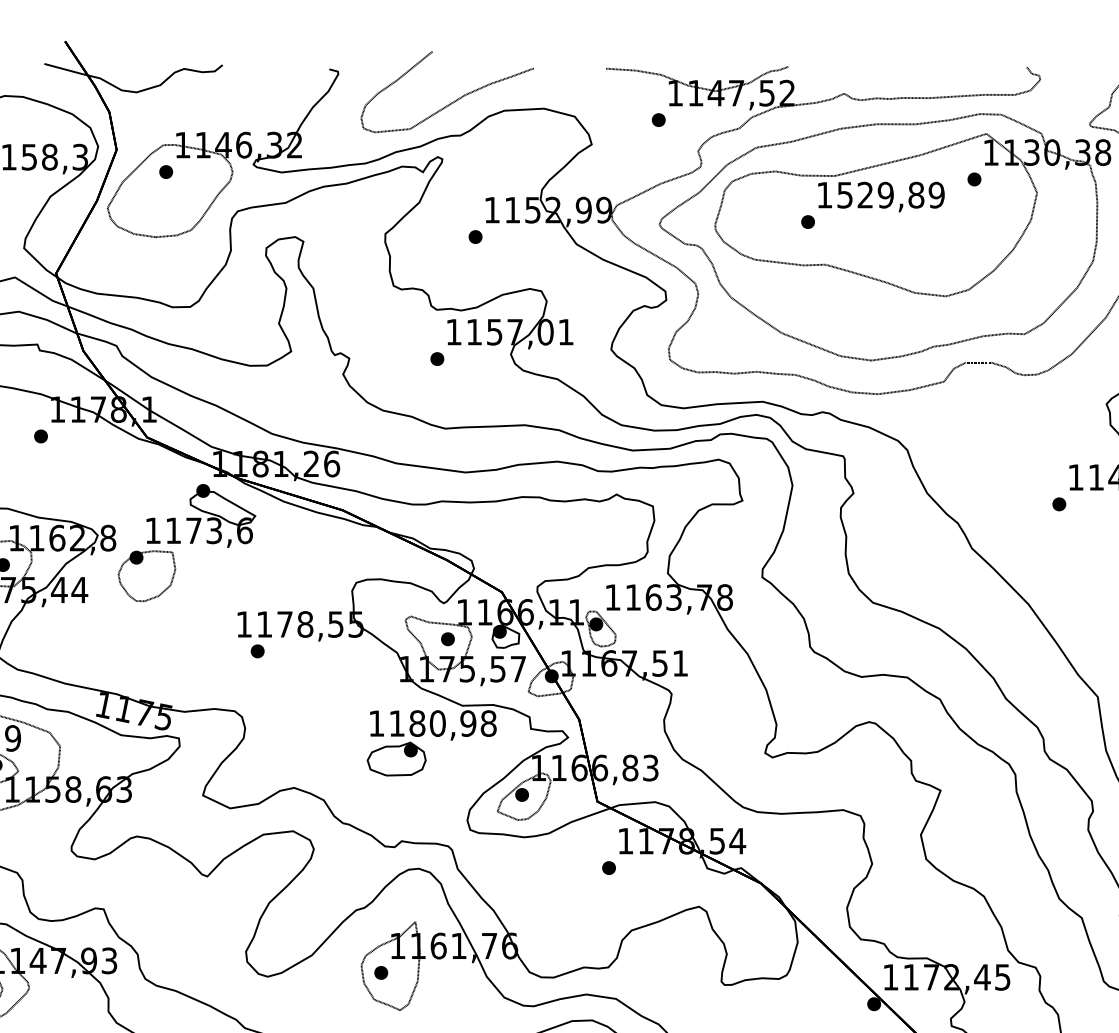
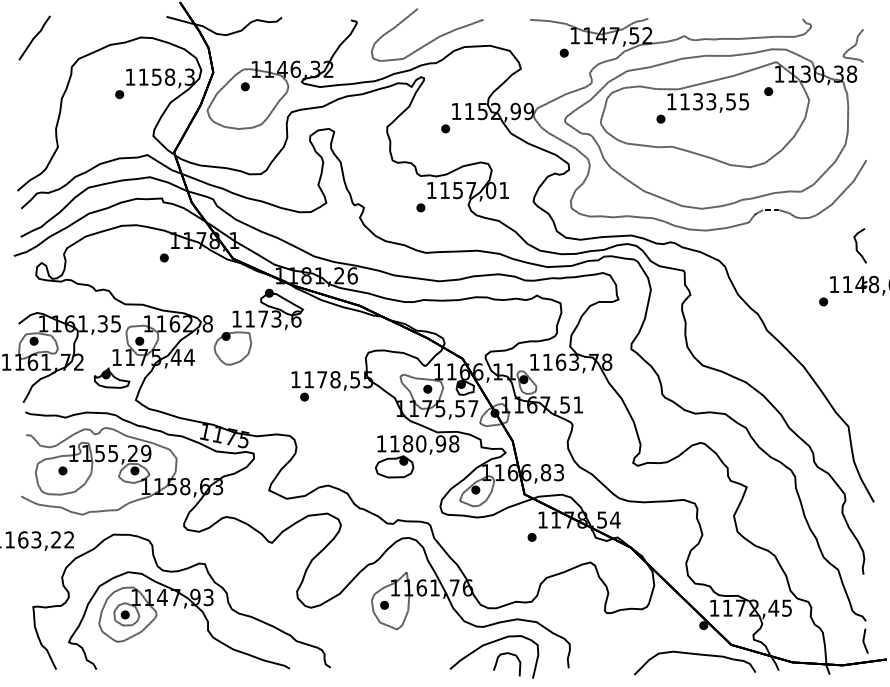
text: (890, 194) -> (714, 101), 1529,89 -> 1133,55

